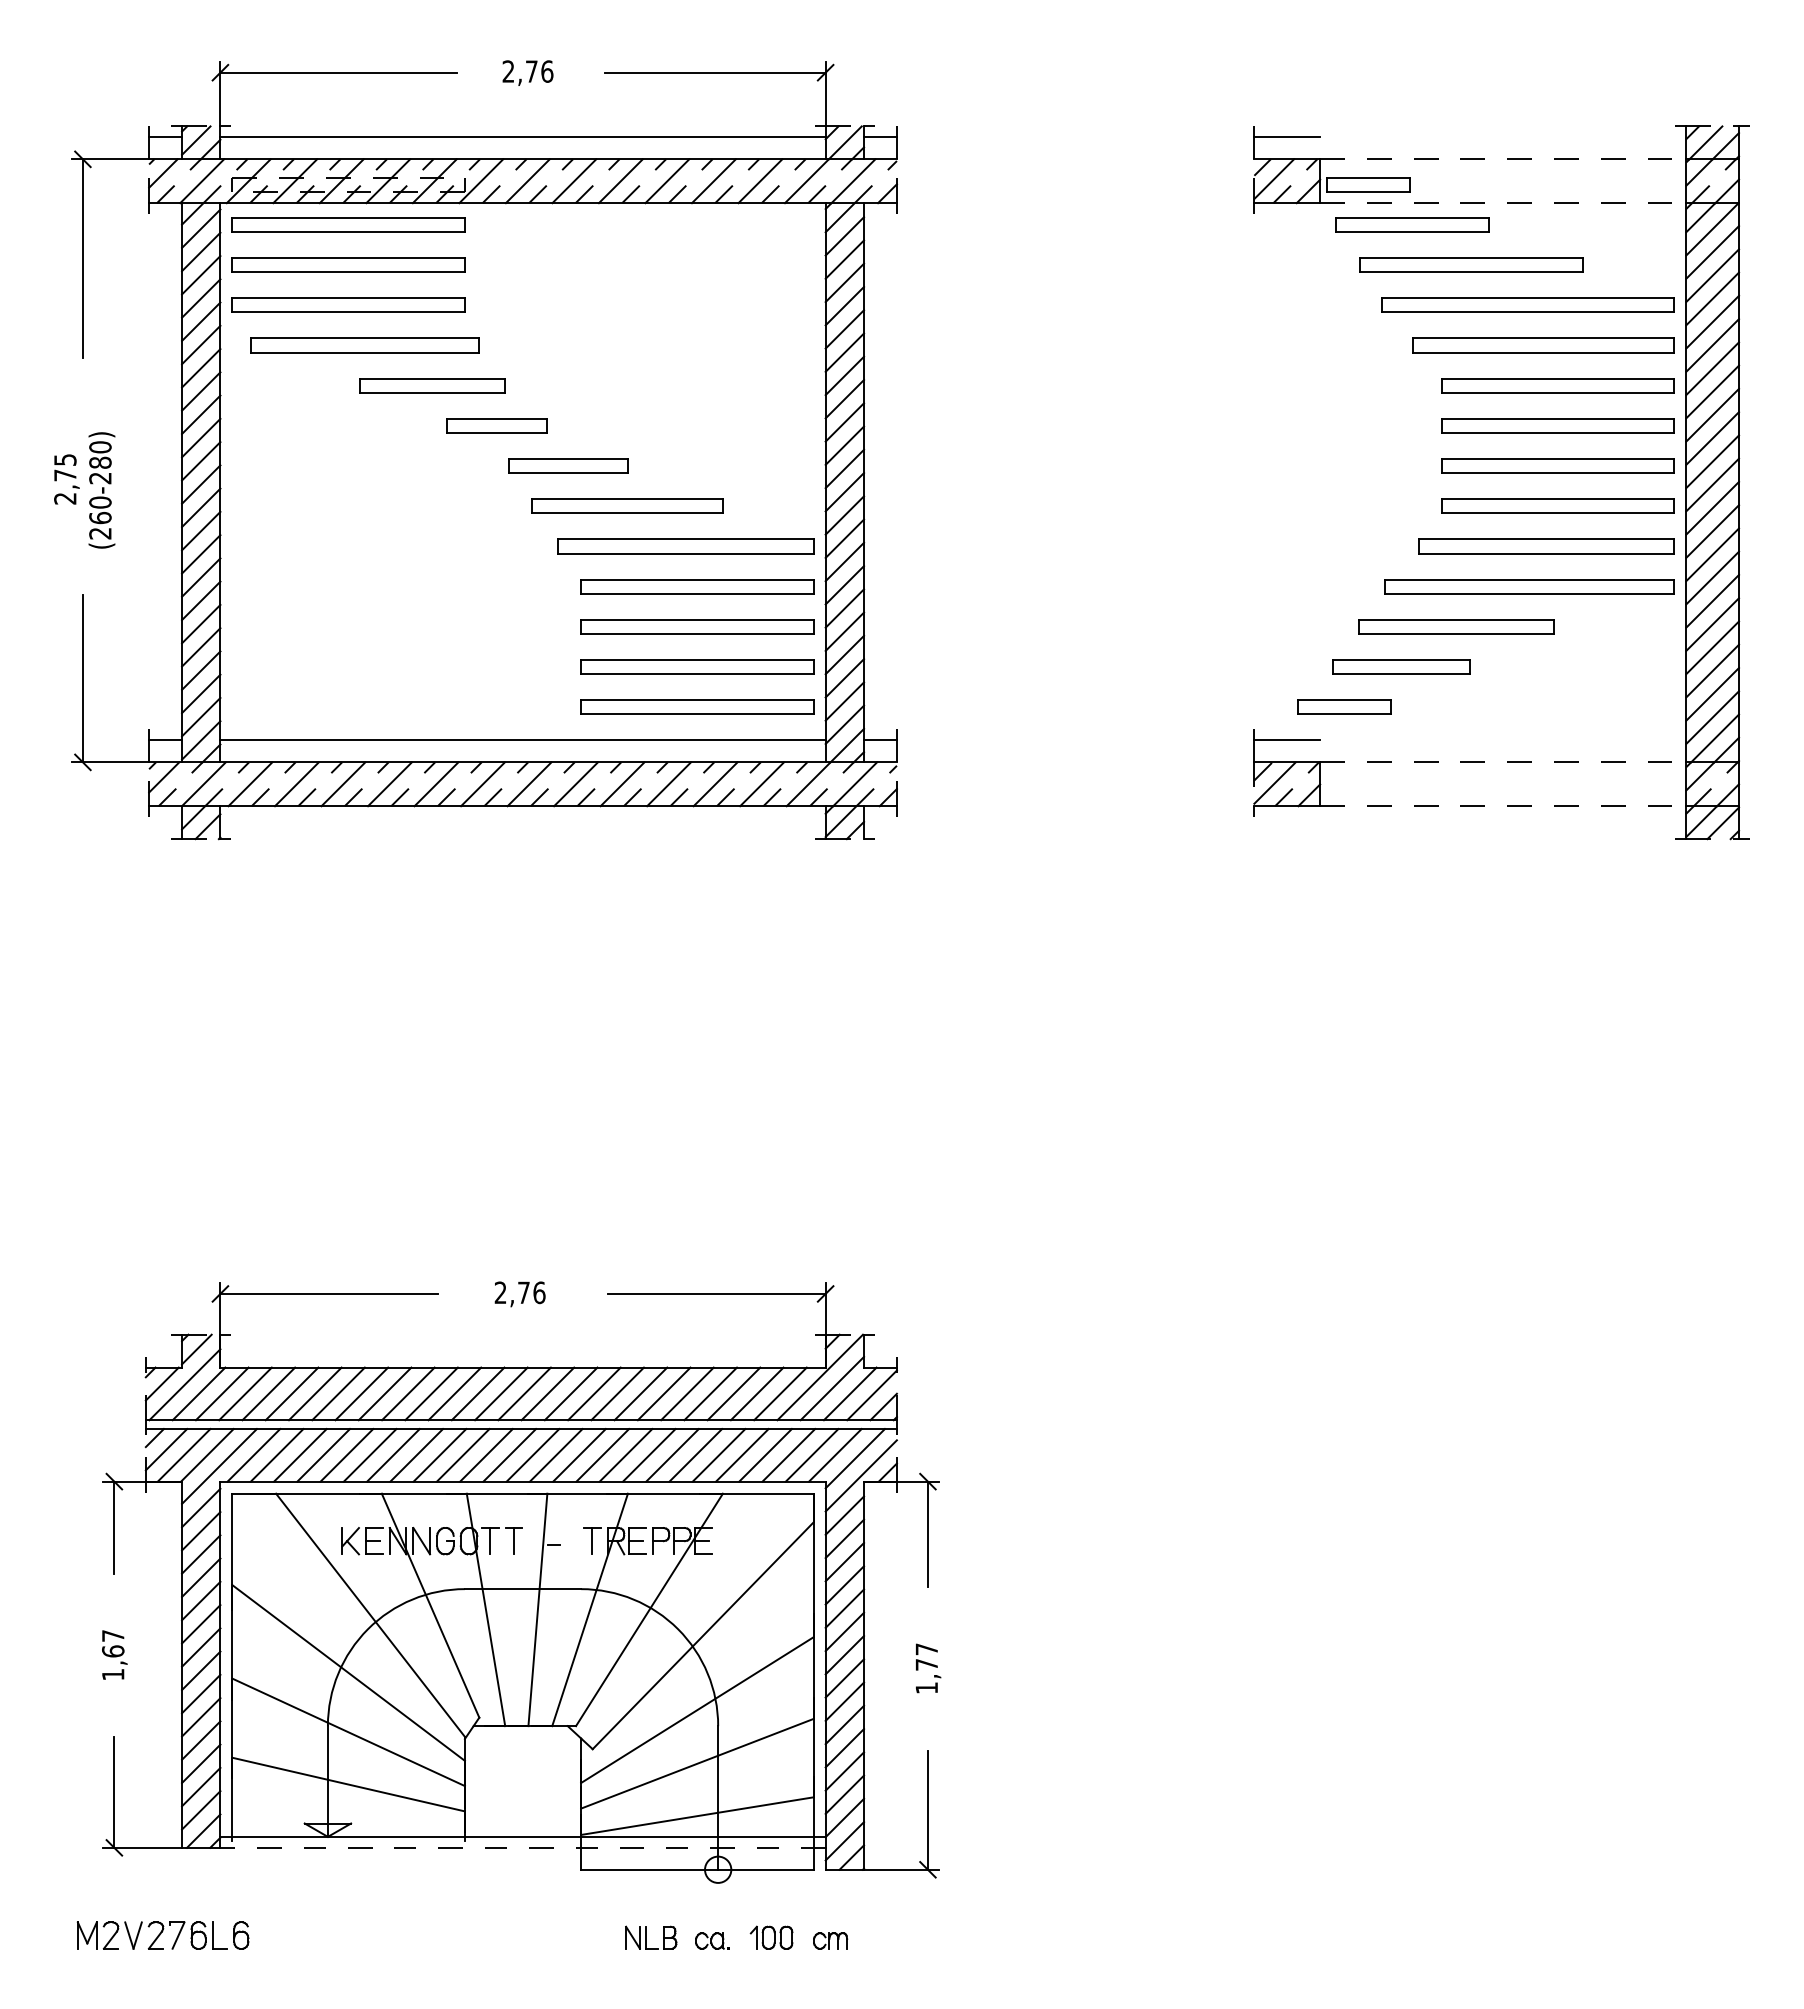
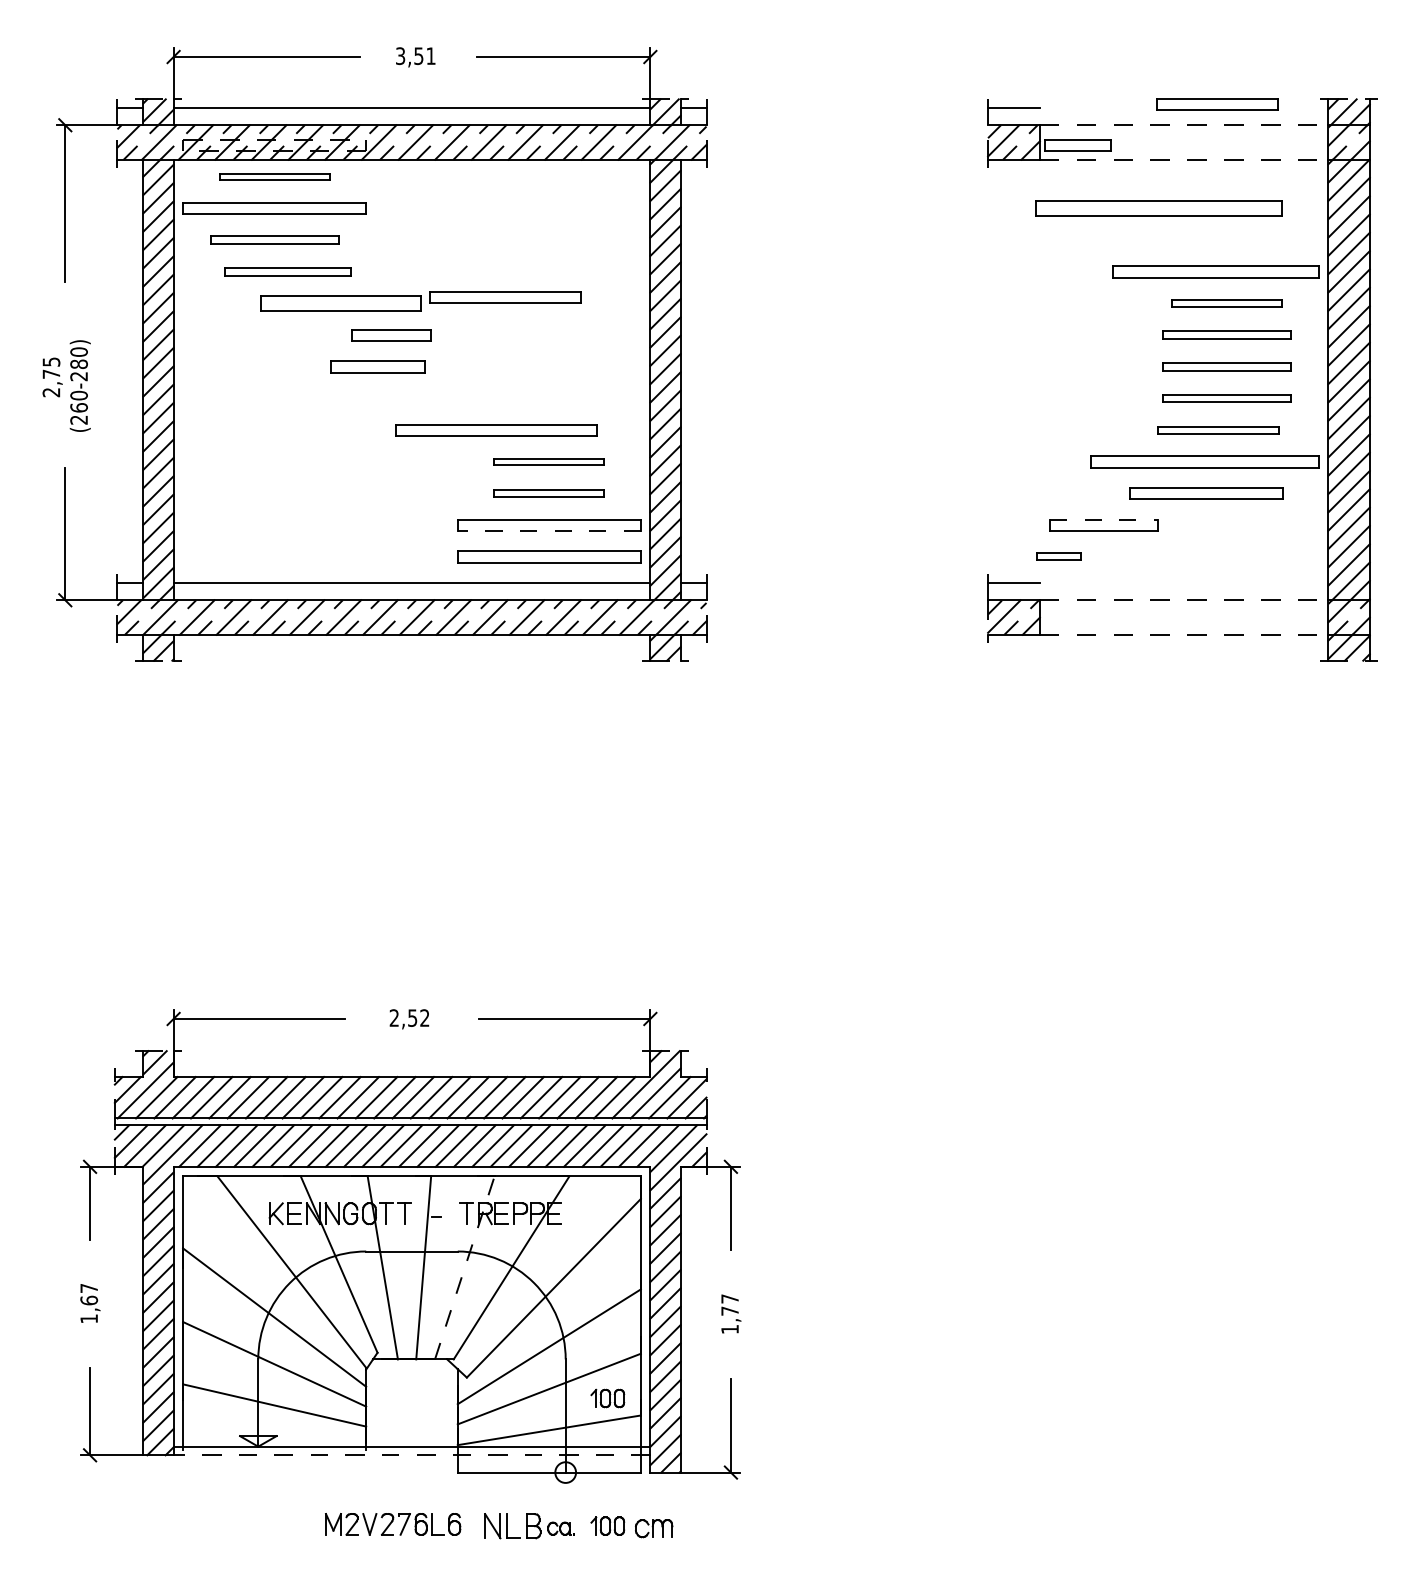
text: (527, 71) -> (415, 56), 2,76 -> 3,51
part: (348, 224) -> (274, 176), size x0.6
part: (1412, 224) -> (1217, 104), moved
part: (1471, 264) -> (1159, 208), size x1.4
part: (348, 304) -> (274, 239), size x0.7
part: (1527, 304) -> (1203, 239), removed
part: (364, 345) -> (287, 271), size x0.7
part: (432, 385) -> (340, 303), size x1.4
part: (1557, 385) -> (1226, 303), size x0.6
part: (1557, 425) -> (1226, 334), size x0.7
part: (568, 465) -> (377, 366), moved
part: (1557, 465) -> (1226, 366), size x0.7
part: (627, 505) -> (506, 297), moved
part: (1557, 505) -> (1226, 397), size x0.7
part: (685, 546) -> (495, 430), moved
part: (1546, 546) -> (1218, 430), size x0.6
part: (697, 586) -> (549, 461), size x0.6
part: (697, 626) -> (549, 493), size x0.6
part: (1456, 626) -> (1206, 493), moved
line: (1401, 660) -> (1103, 520), solid -> dashed
line: (696, 674) -> (548, 531), solid -> dashed
part: (1344, 706) -> (1059, 556), size x0.6
text: (531, 1292) -> (418, 1017), 2,76 -> 2,52
line: (590, 1609) -> (465, 1267), solid -> dashed
part: (771, 1775) -> (607, 1398), added
part: (162, 1935) -> (392, 1524), moved
part: (651, 1937) -> (513, 1525), size x1.4
part: (830, 1940) -> (654, 1528), size x1.4

